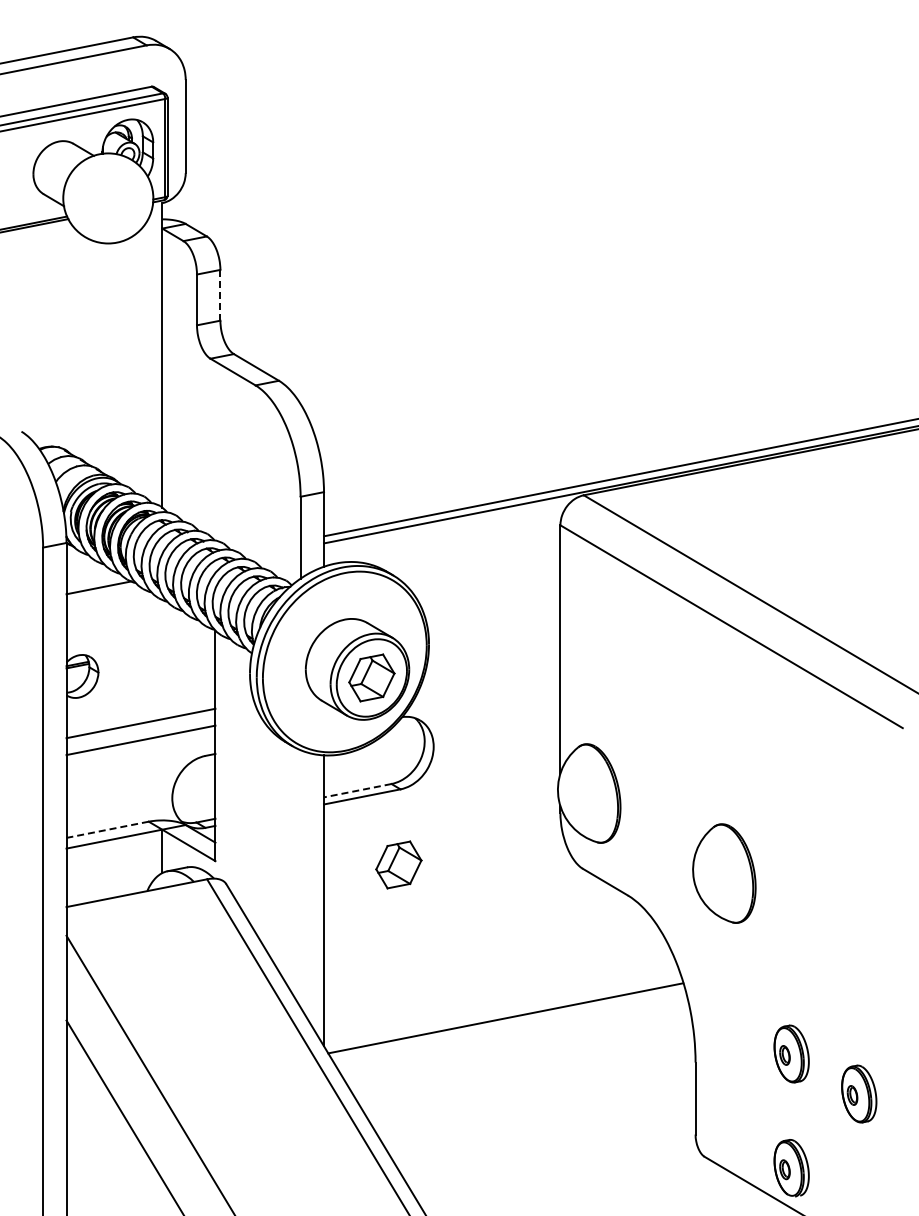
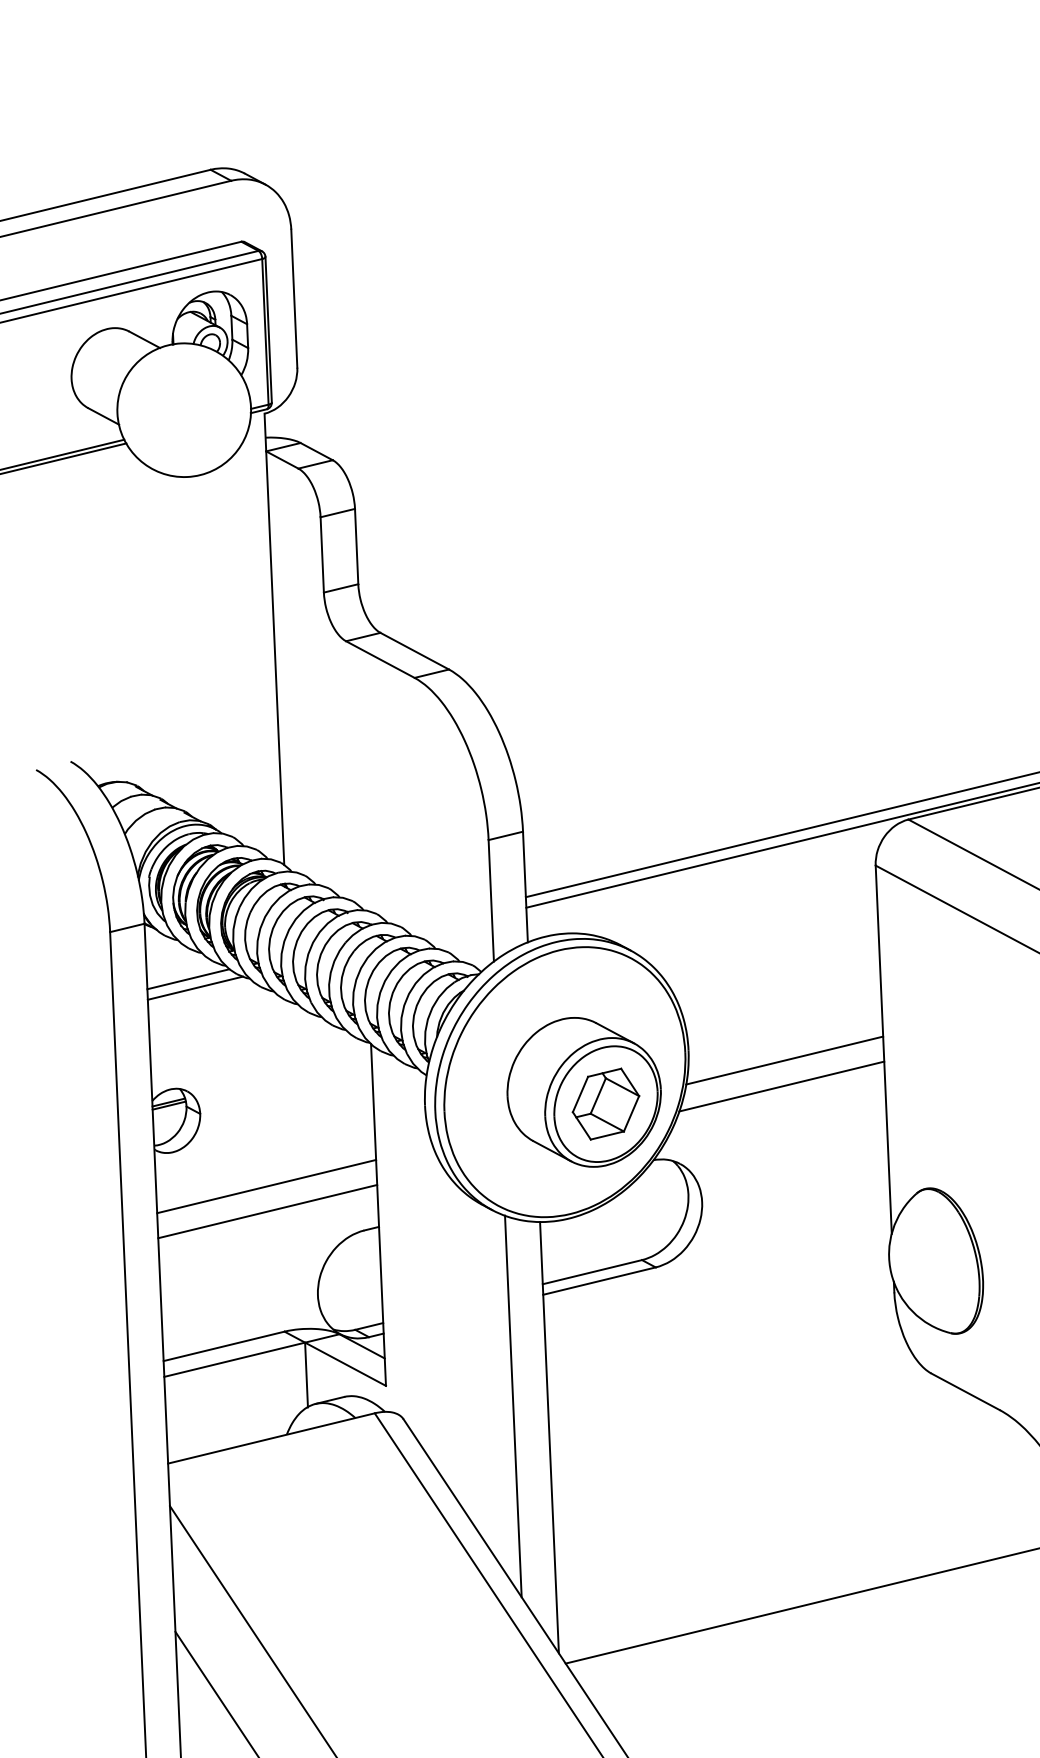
line: (220, 295) -> (356, 546), dashed -> solid
line: (94, 581) -> (188, 979), added
line: (493, 653) -> (784, 1059), added
line: (490, 671) -> (781, 1086), added
line: (357, 790) -> (591, 1271), dashed -> solid
line: (107, 829) -> (223, 1345), dashed -> solid
part: (398, 864) -> (657, 1378), removed
line: (300, 878) -> (513, 1406), added

